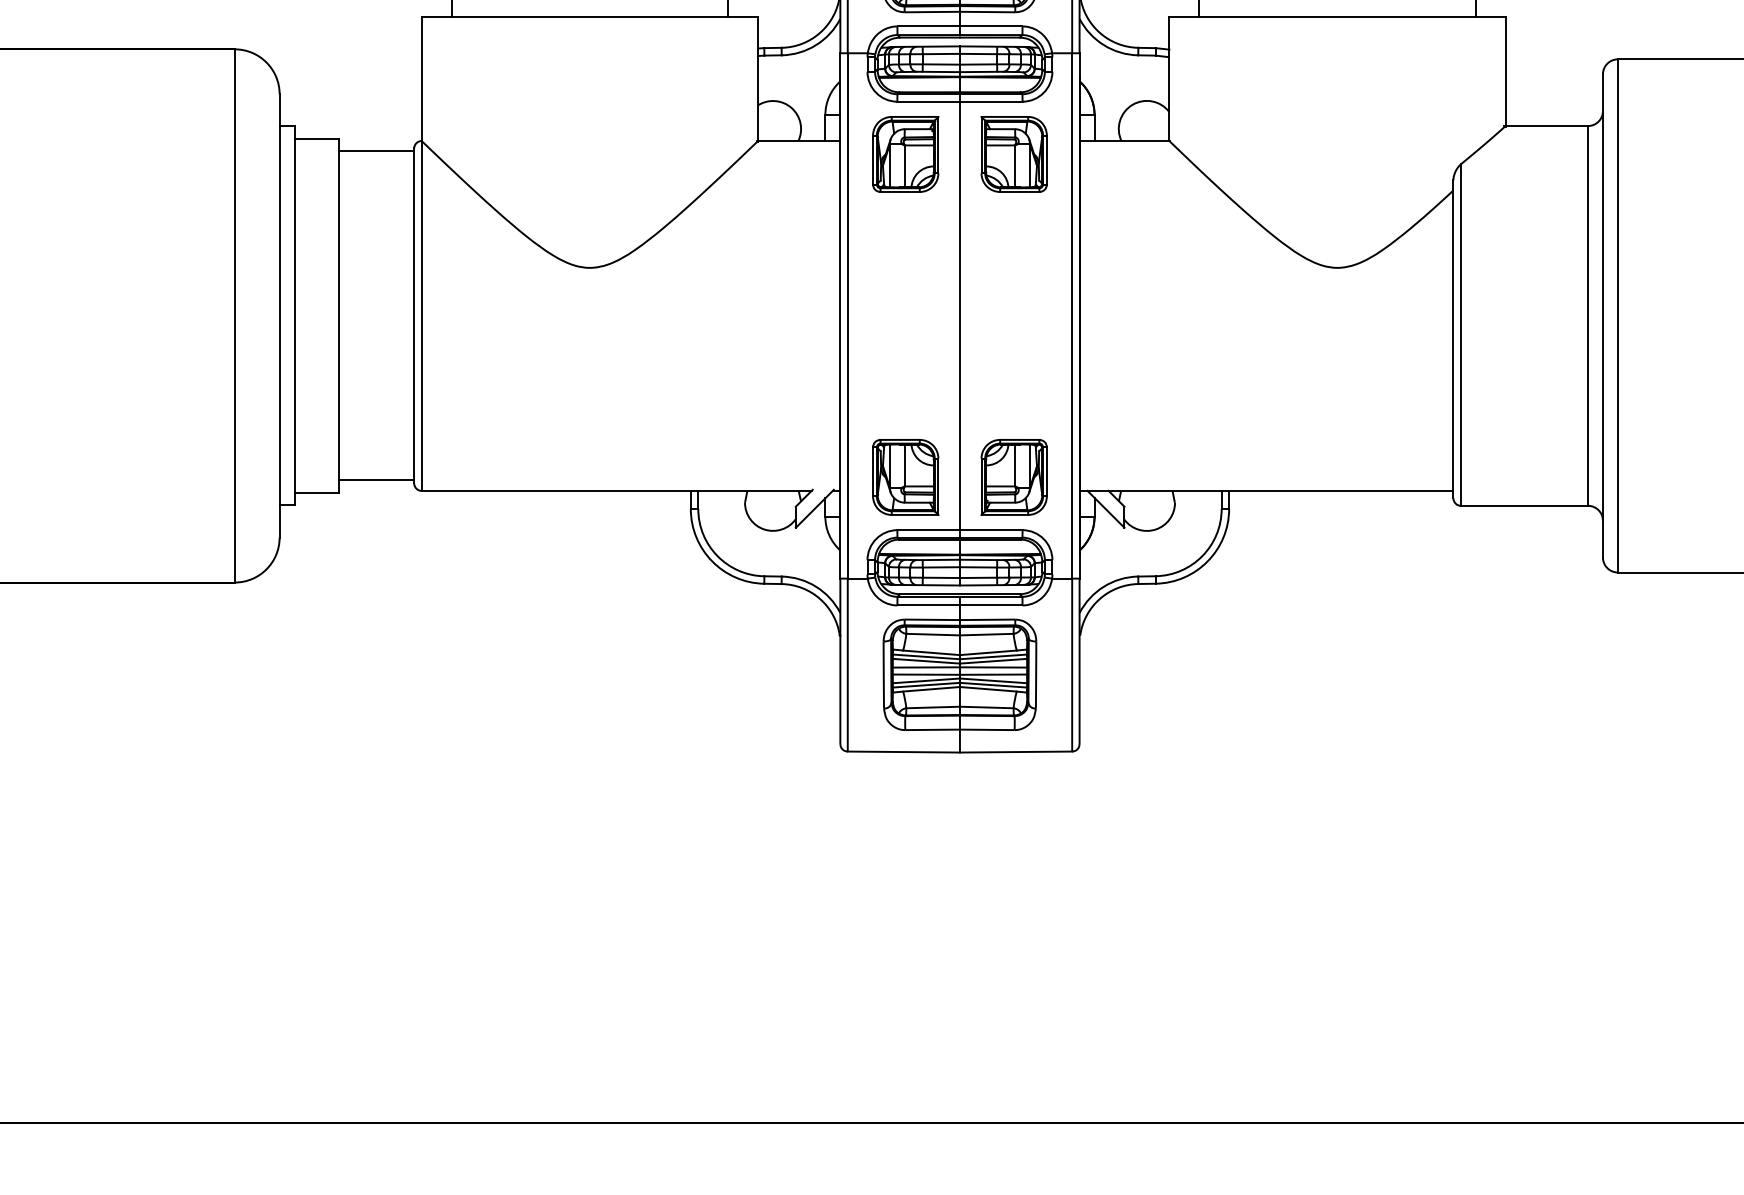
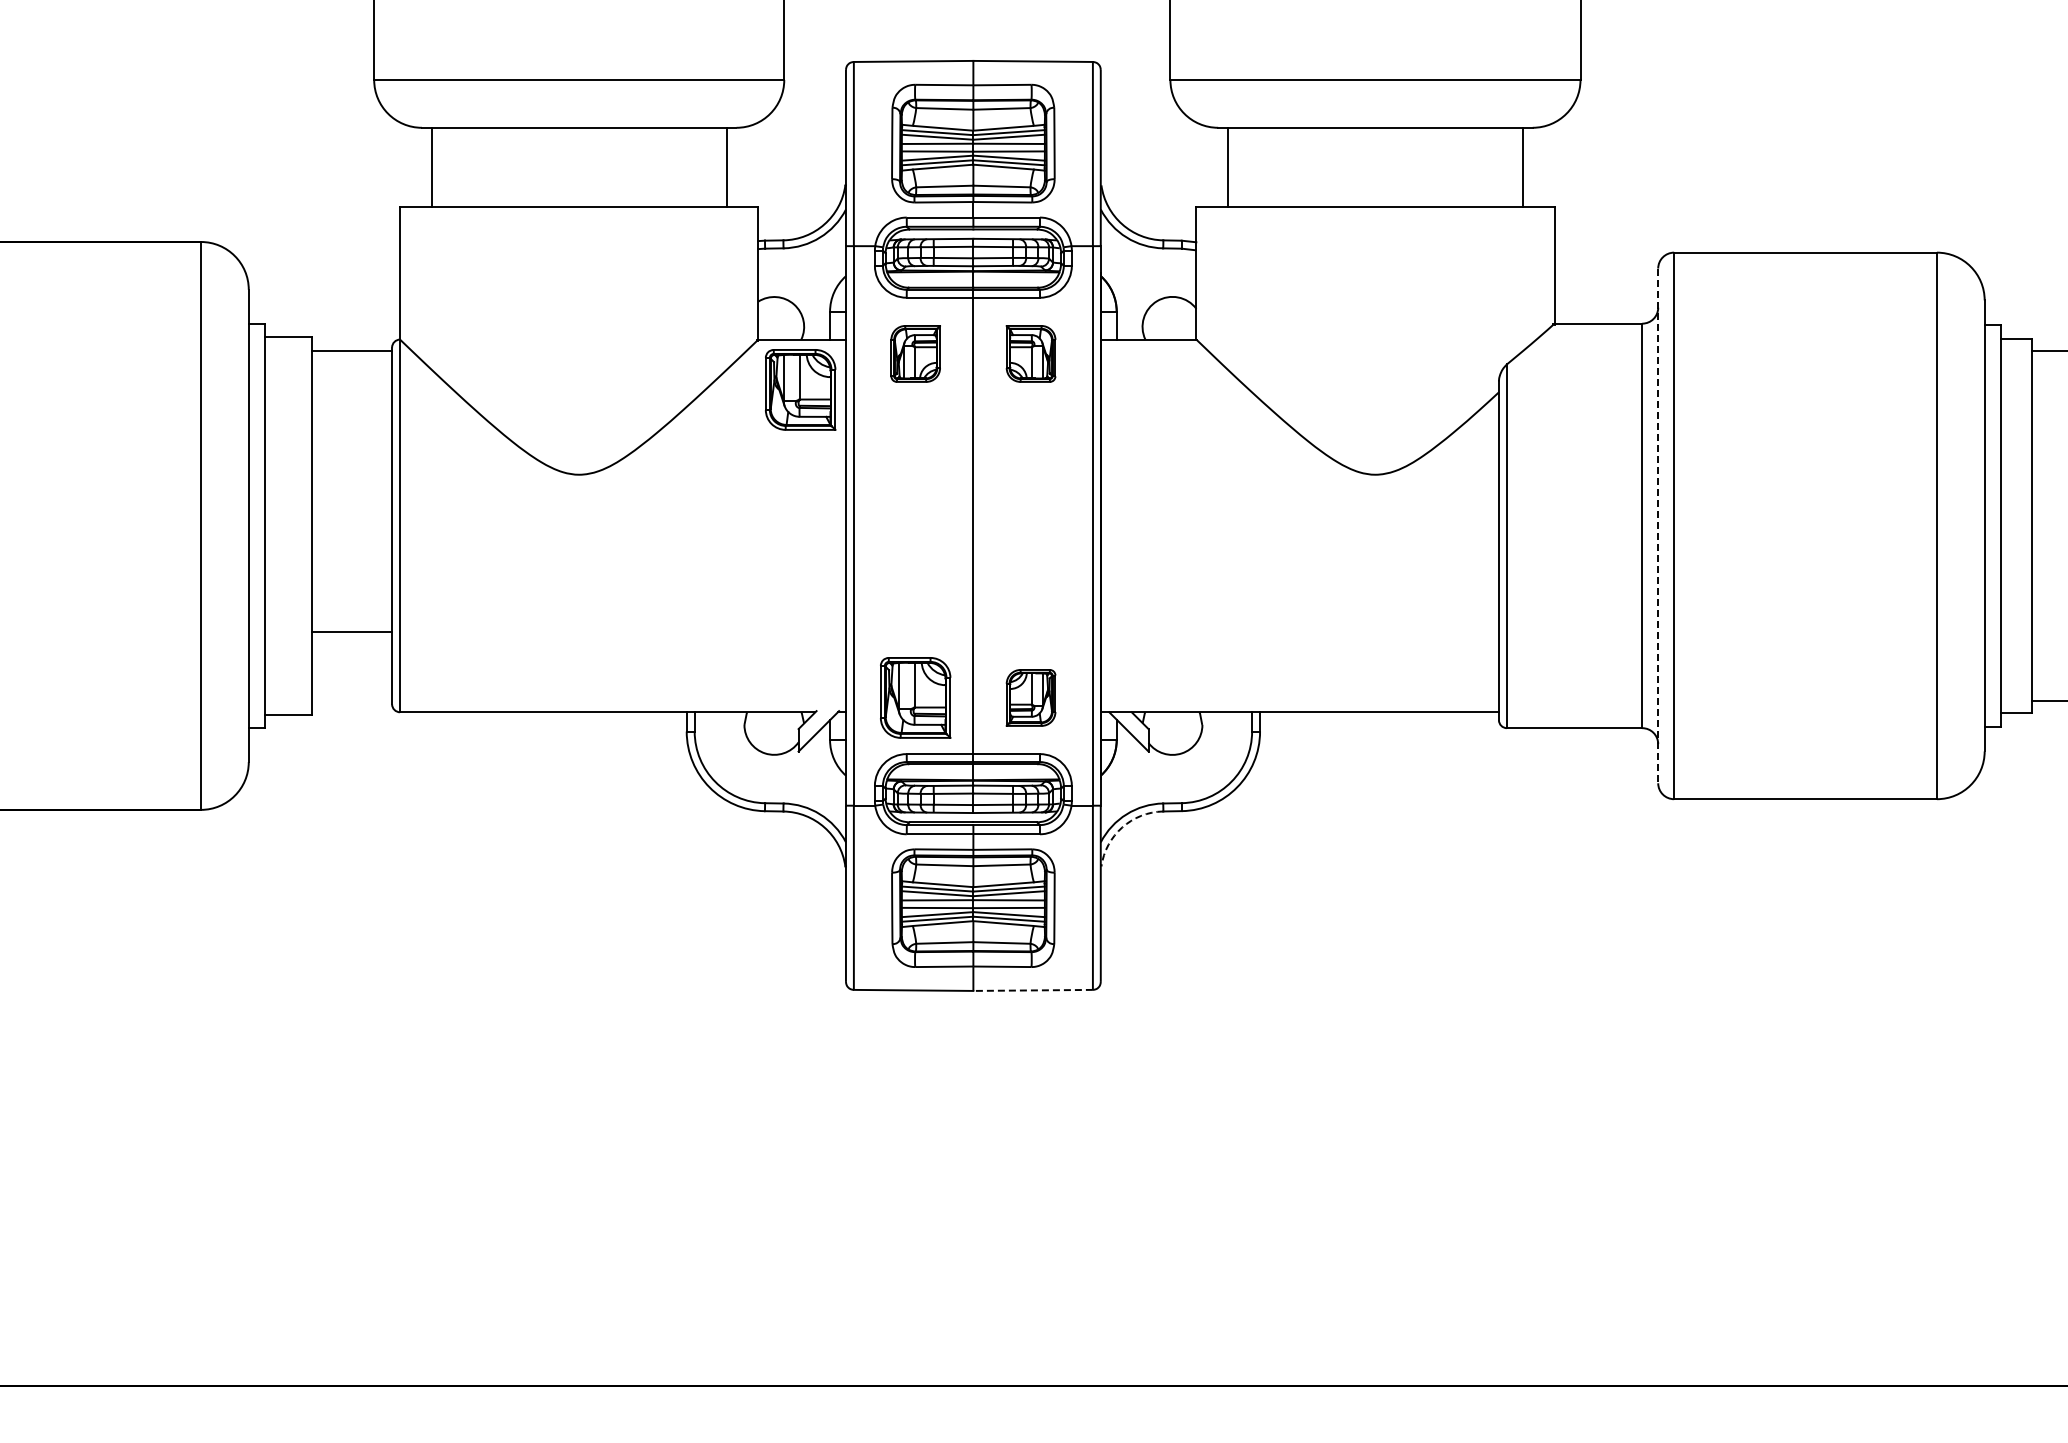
part: (905, 154) -> (915, 353), size x0.7
part: (1013, 154) -> (1030, 353), size x0.7
part: (797, 187) -> (800, 389), added
line: (1603, 316) -> (1658, 526), solid -> dashed
part: (1013, 477) -> (1030, 697), size x0.7
line: (377, 480) -> (352, 632), moved
arc: (1099, 599) -> (1122, 827), solid -> dashed
line: (1016, 752) -> (1033, 990), solid -> dashed

